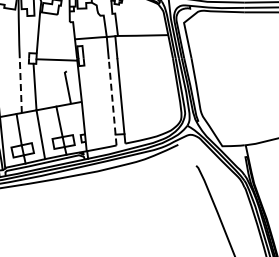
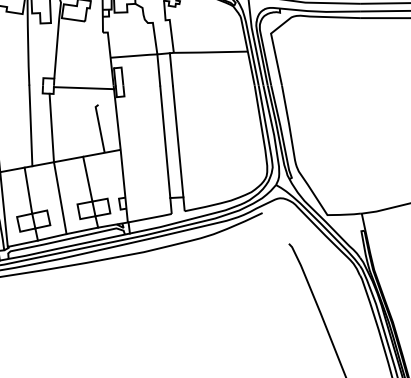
line: (20, 85) -> (30, 125), dashed -> solid
line: (112, 101) -> (165, 149), dashed -> solid

